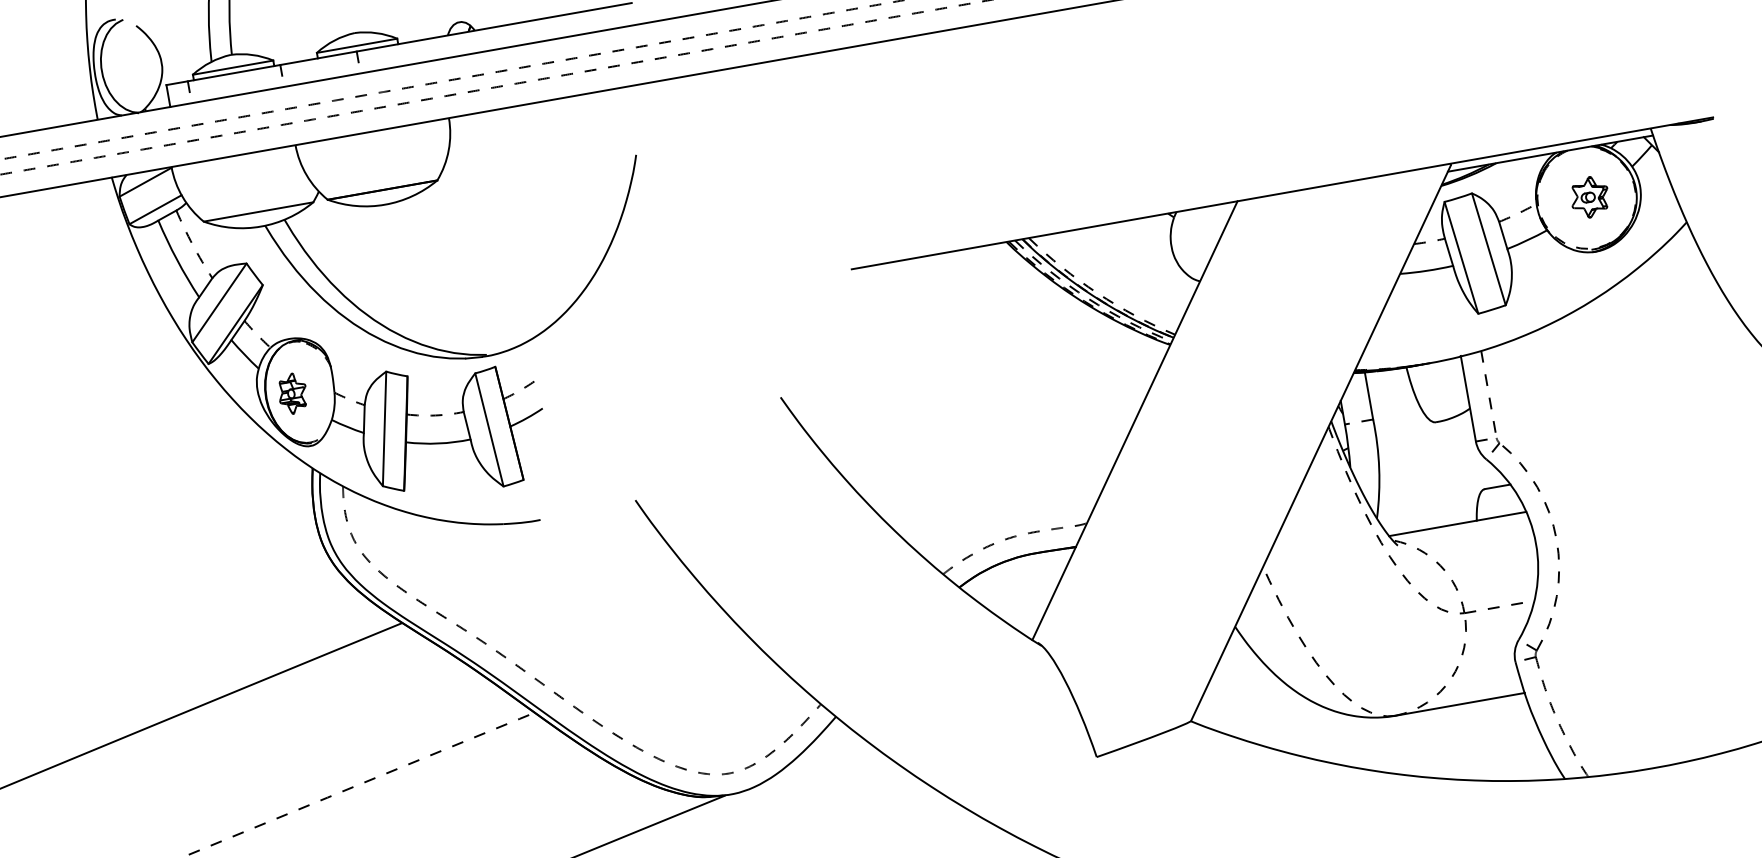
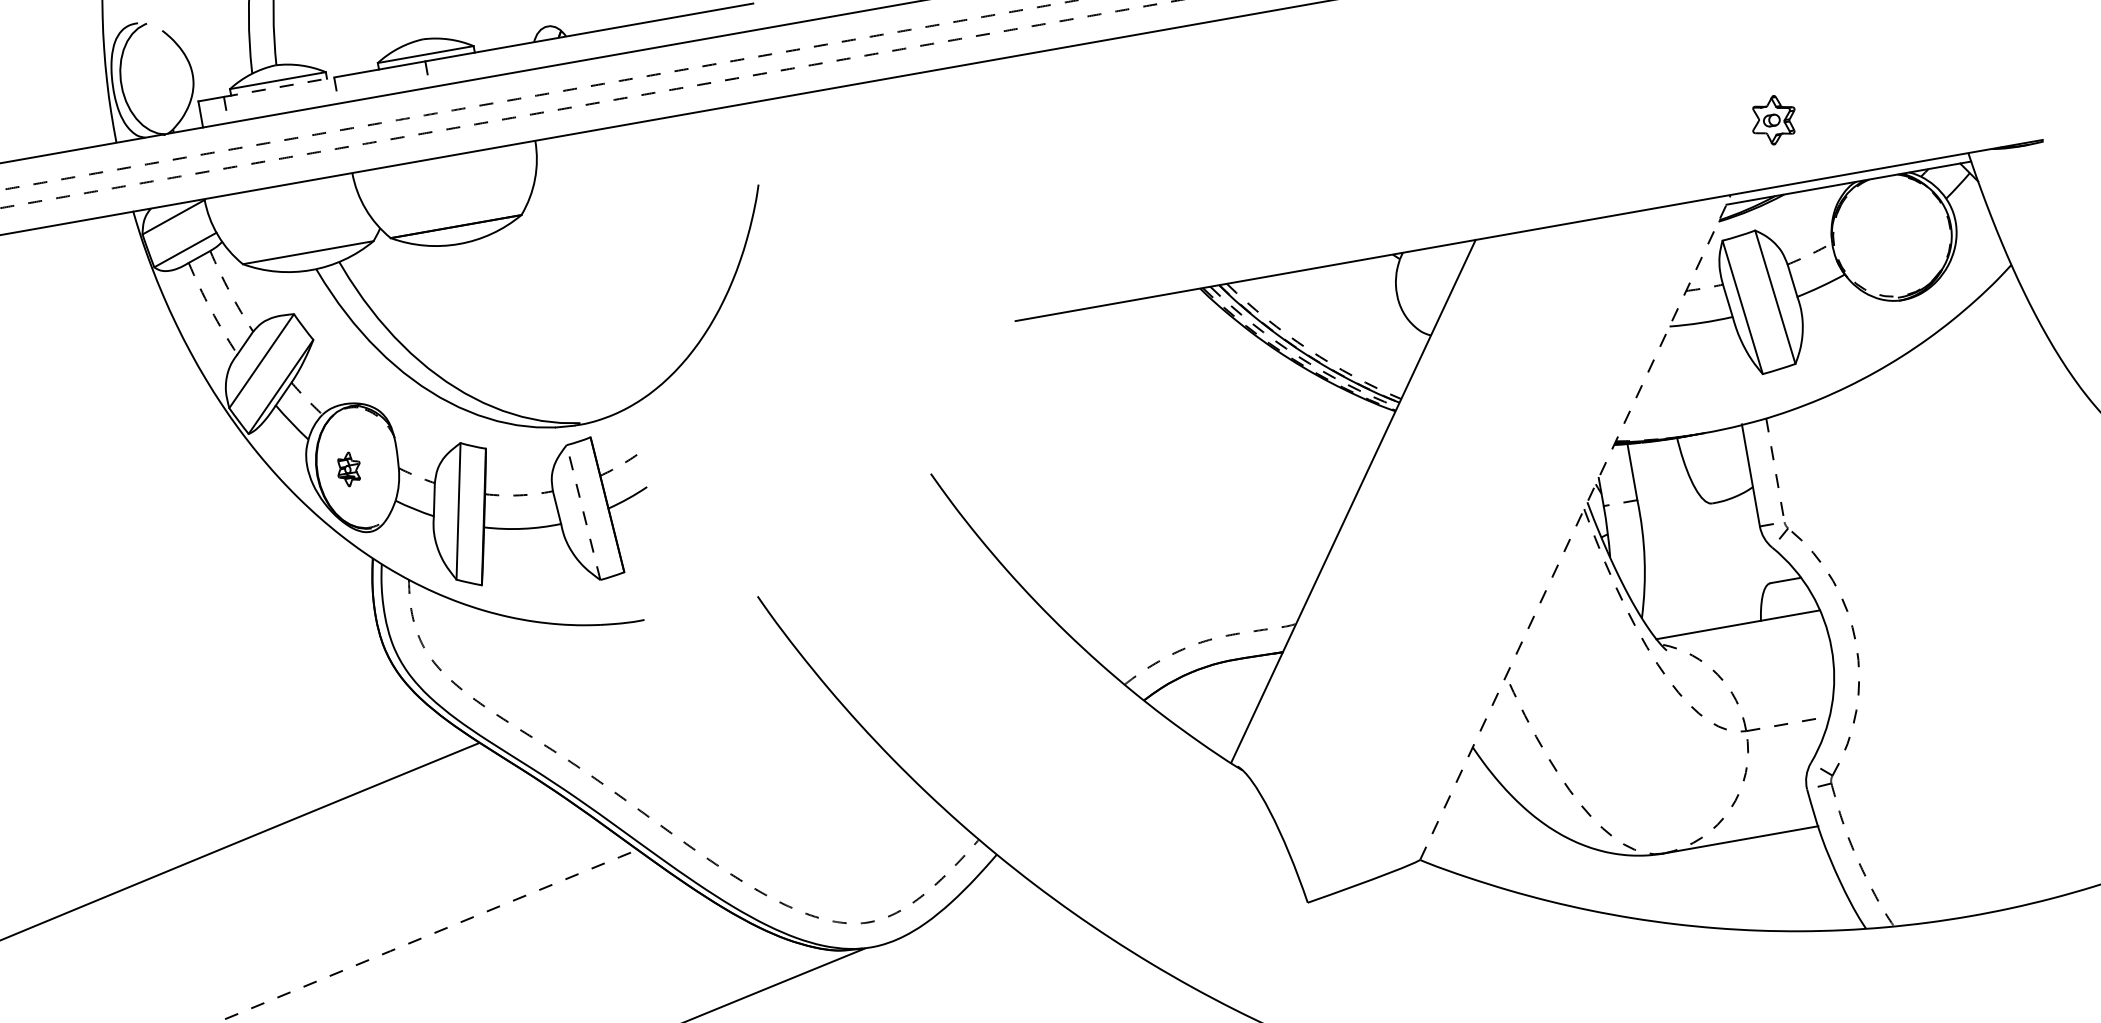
line: (234, 73) -> (279, 87), solid -> dashed
part: (1589, 197) -> (1773, 120), moved
arc: (177, 259) -> (211, 309), solid -> dashed
part: (292, 393) -> (348, 469), size x0.7
line: (489, 429) -> (583, 512), solid -> dashed
line: (1321, 443) -> (1575, 528), solid -> dashed

